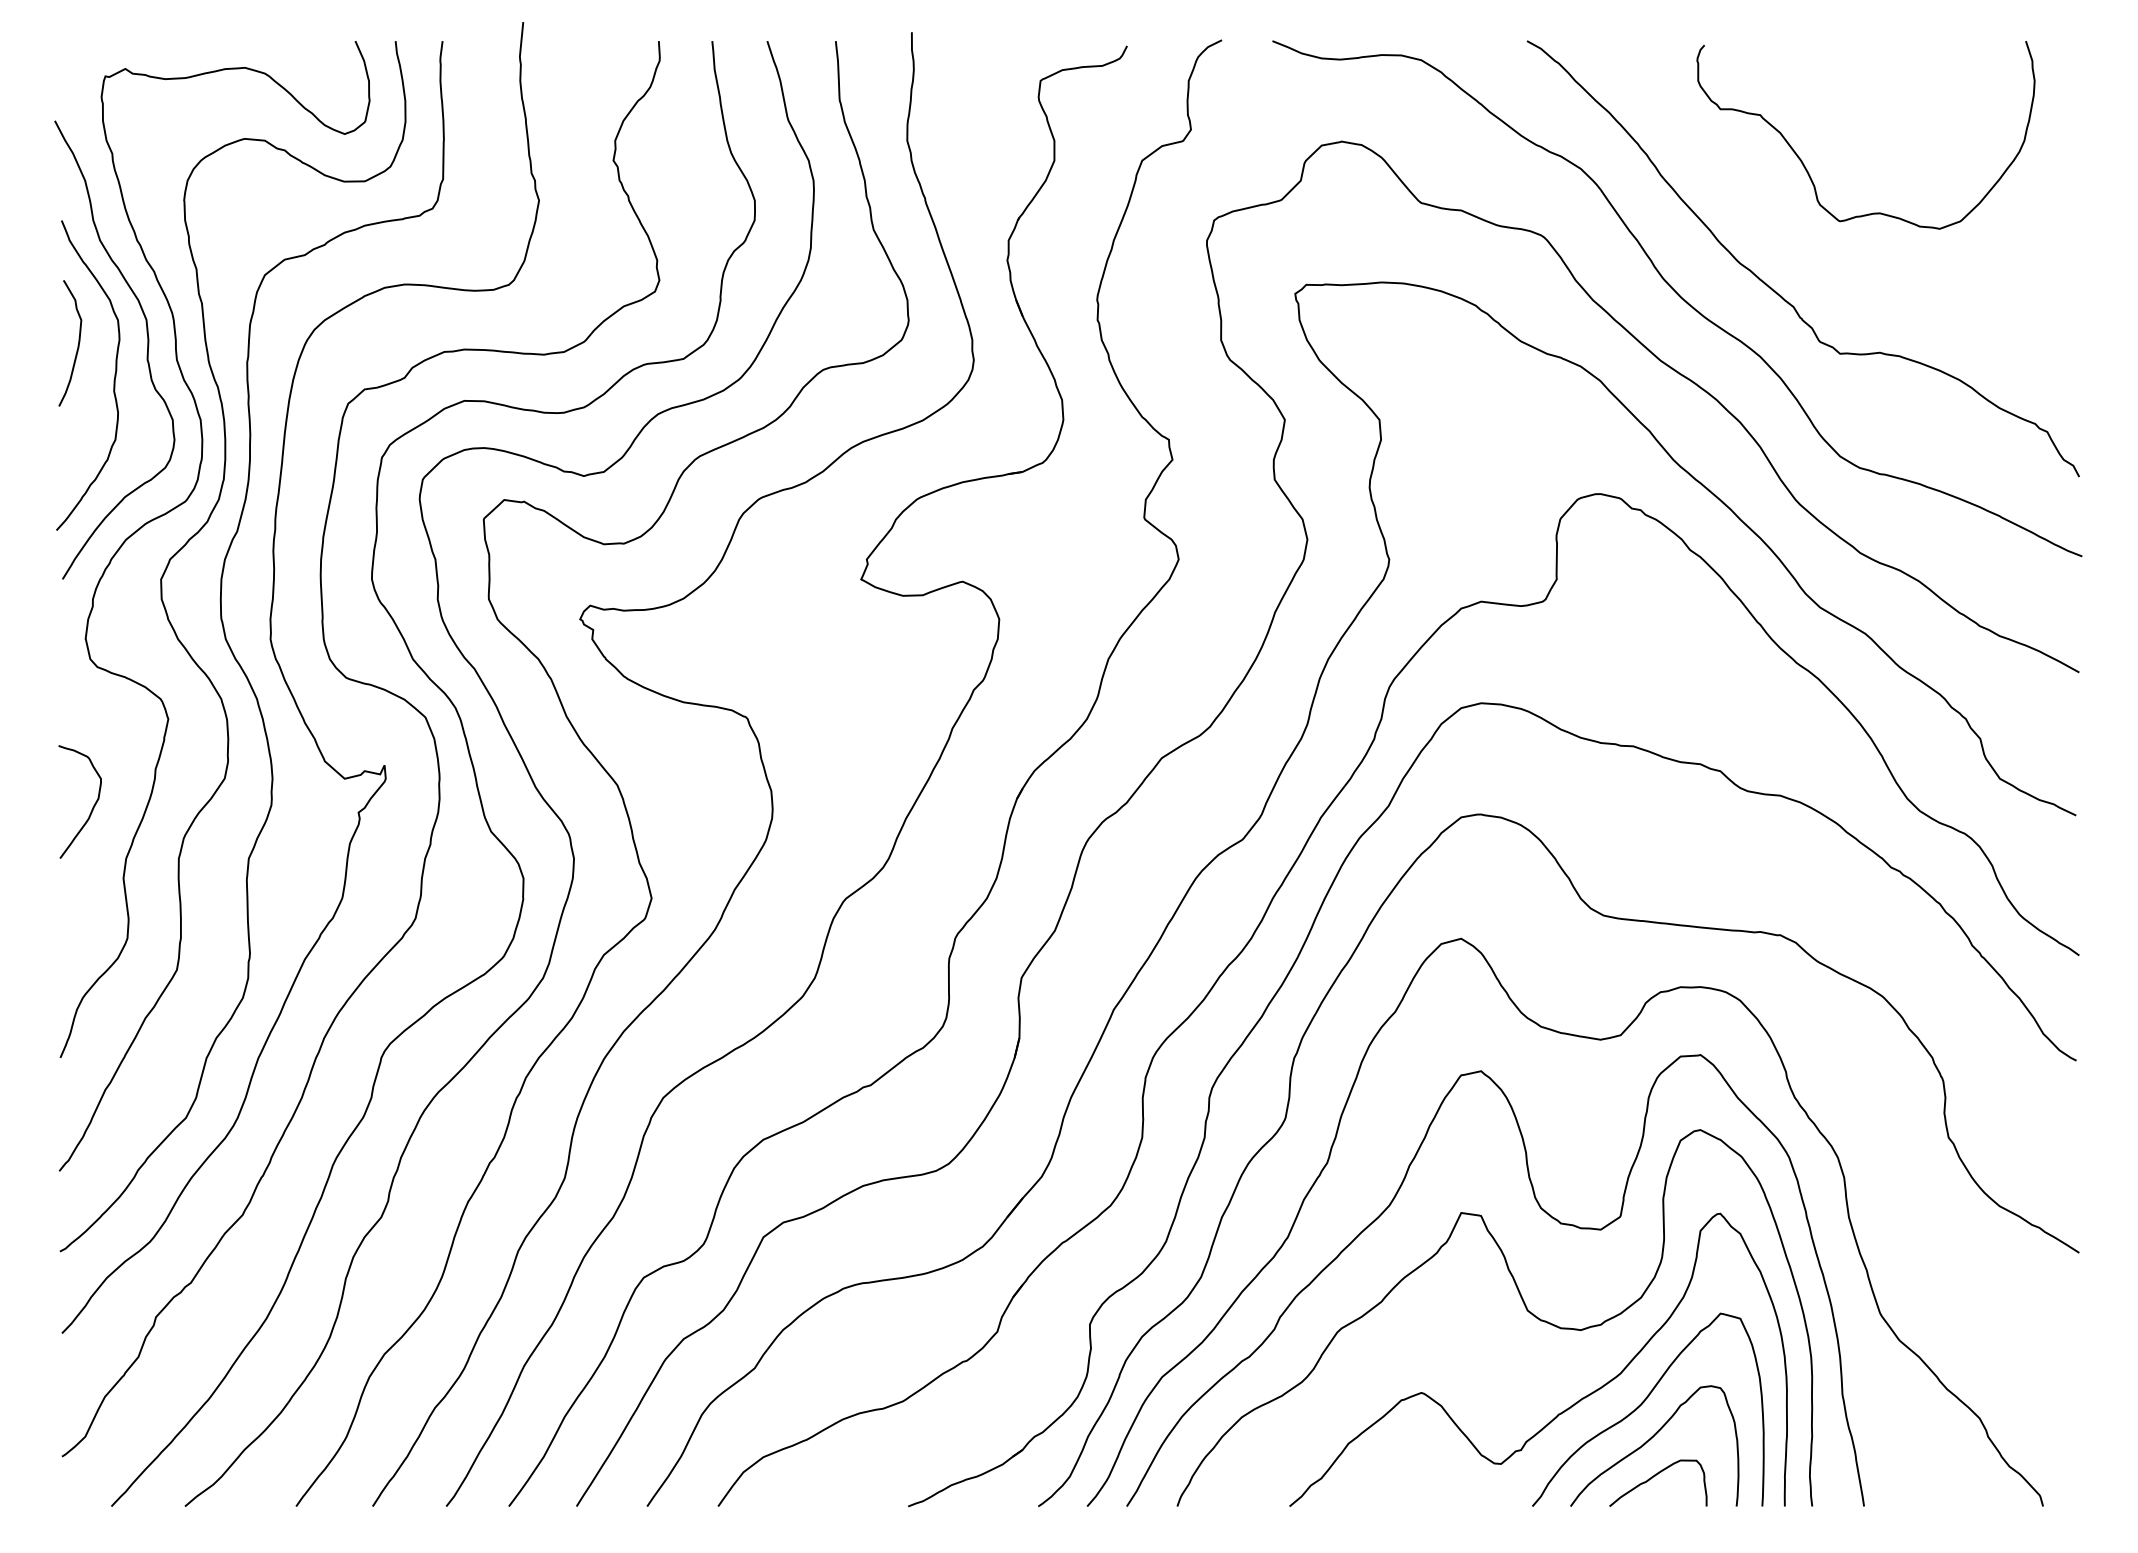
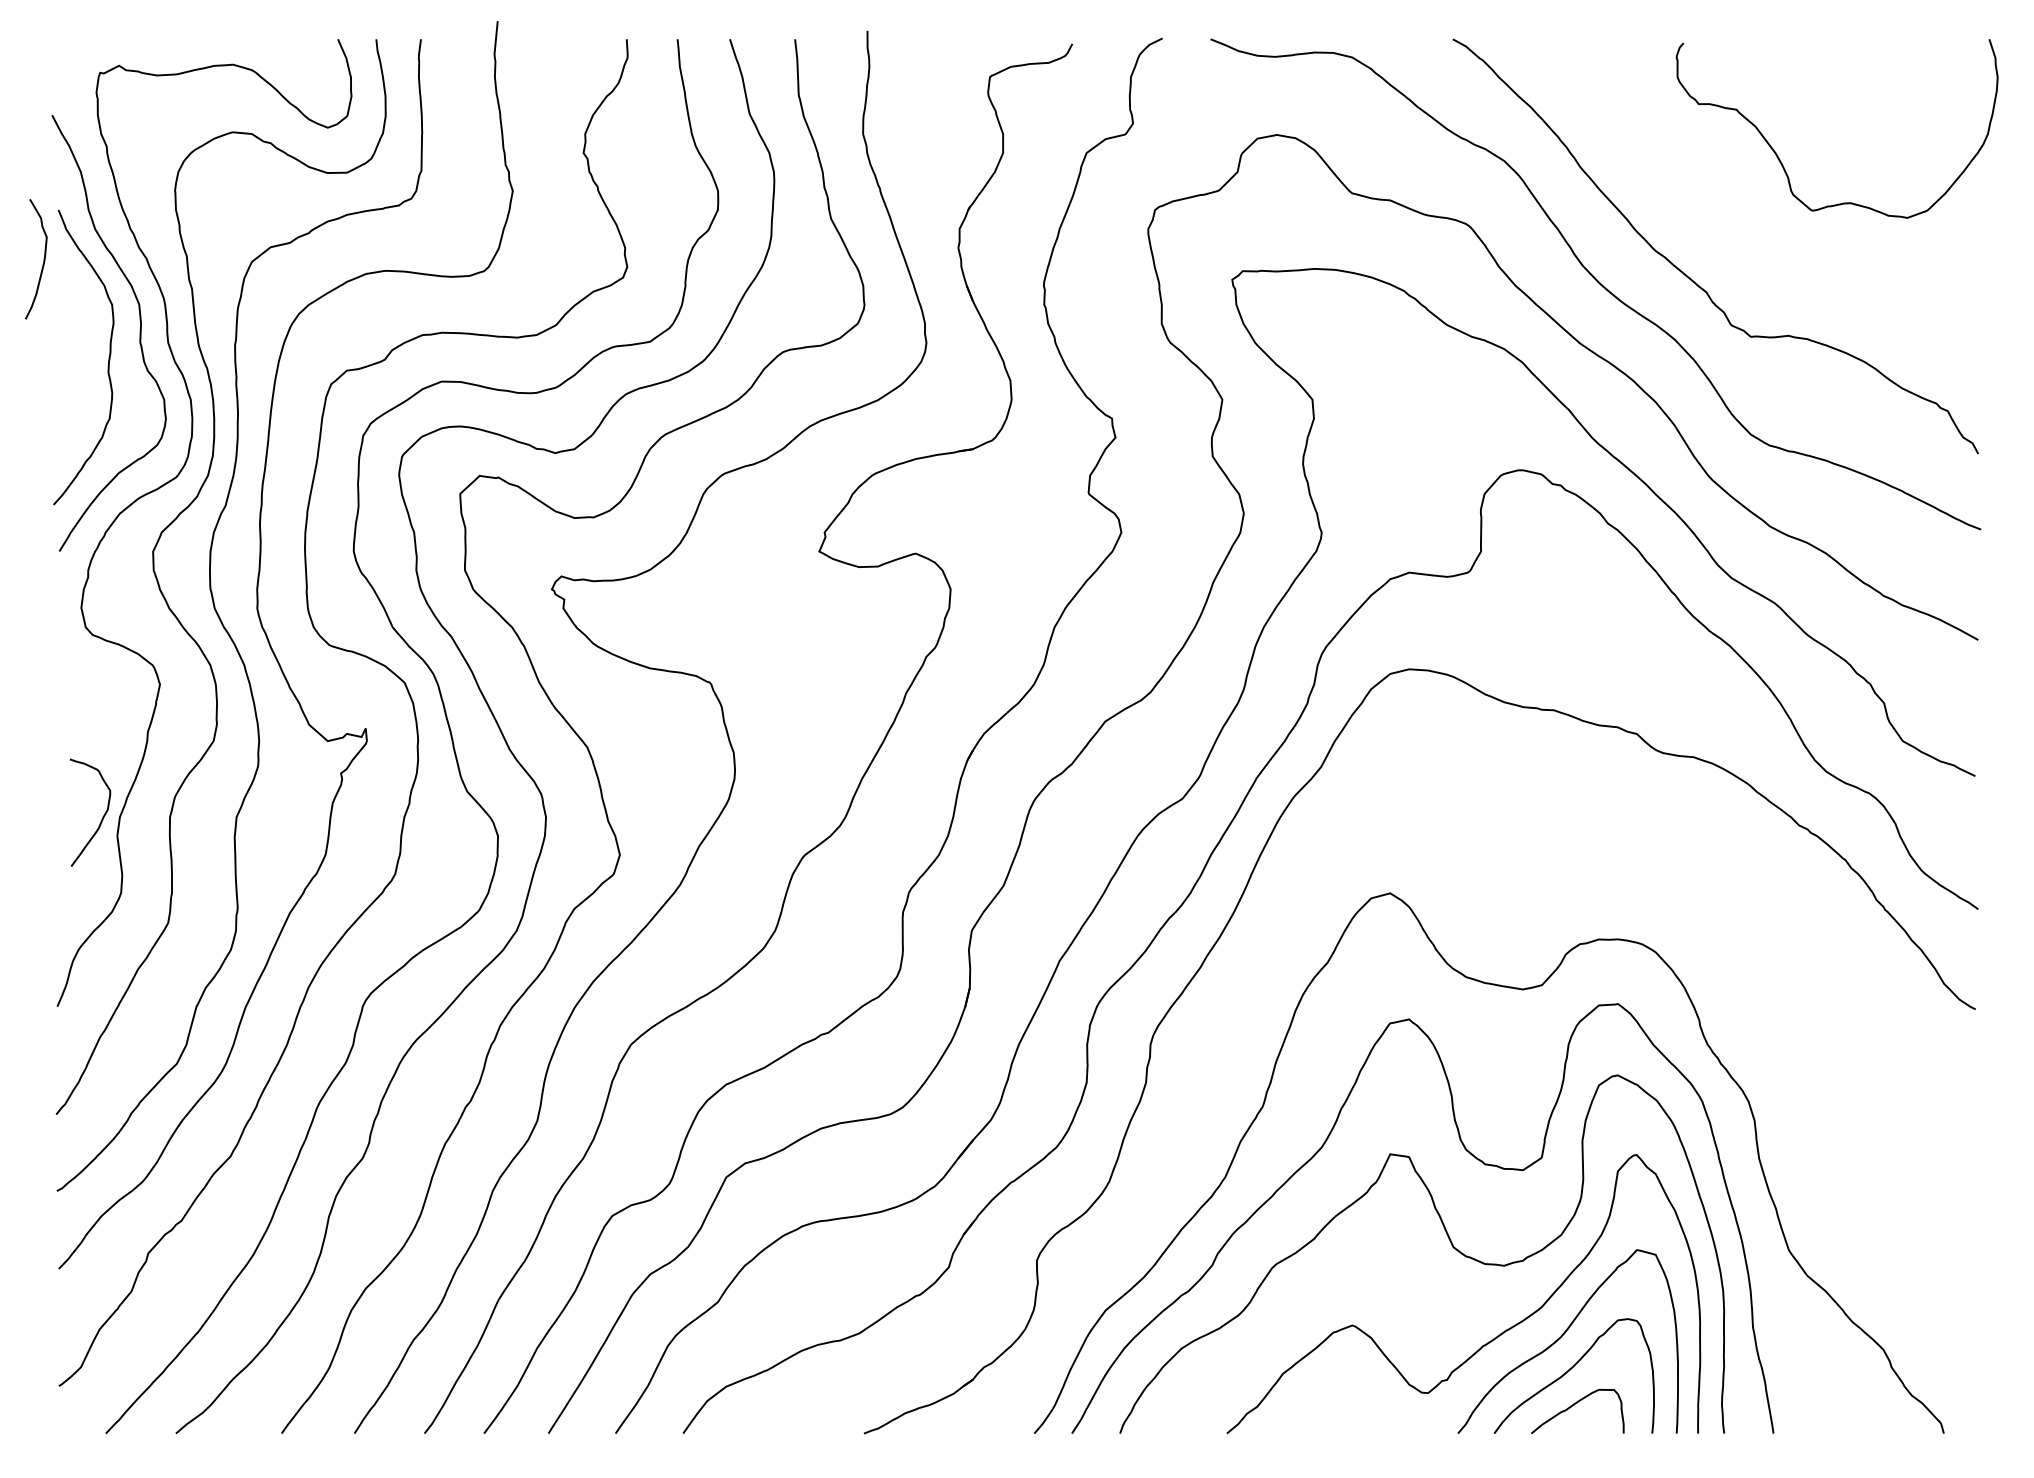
curve: (1807, 169) -> (1781, 161), moved
curve: (77, 345) -> (43, 261), moved
curve: (92, 807) -> (102, 817), moved
curve: (1606, 917) -> (1528, 873), removed

